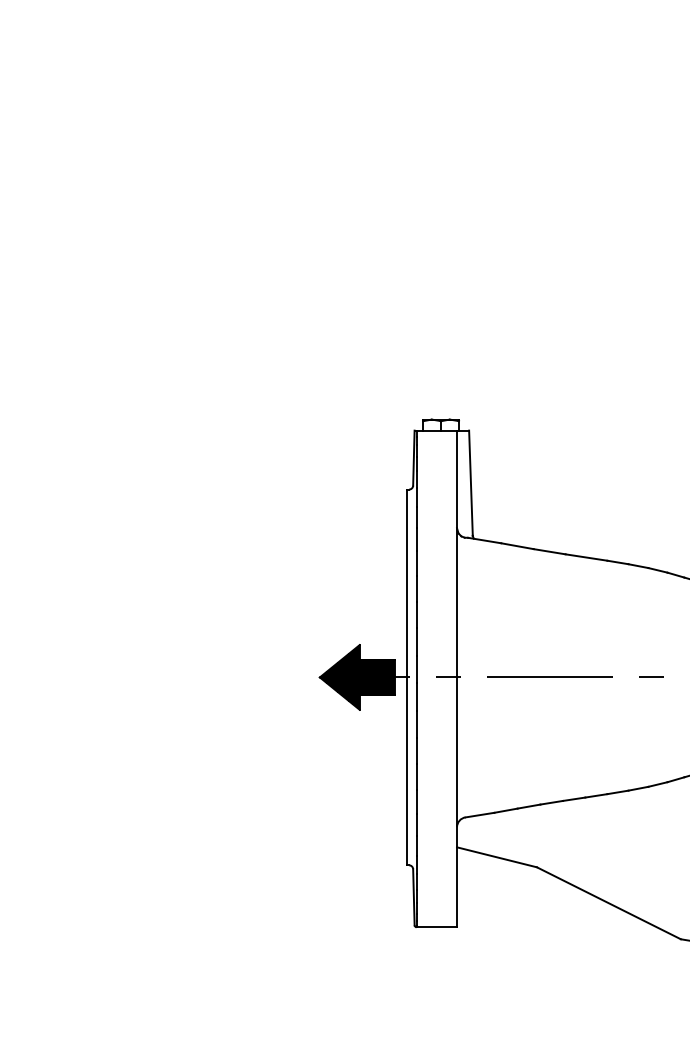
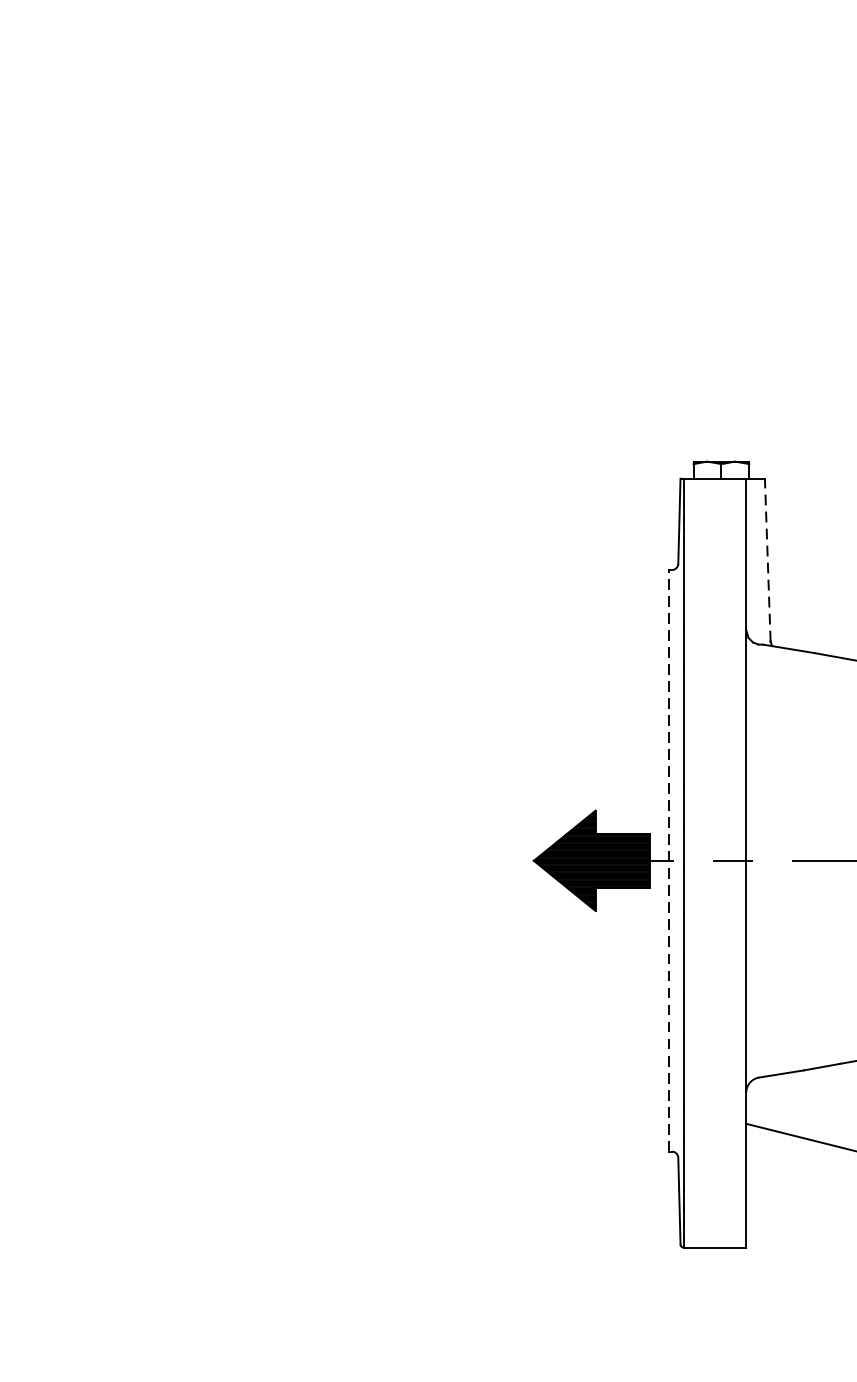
line: (470, 483) -> (767, 560), solid -> dashed
line: (407, 677) -> (669, 860), solid -> dashed

